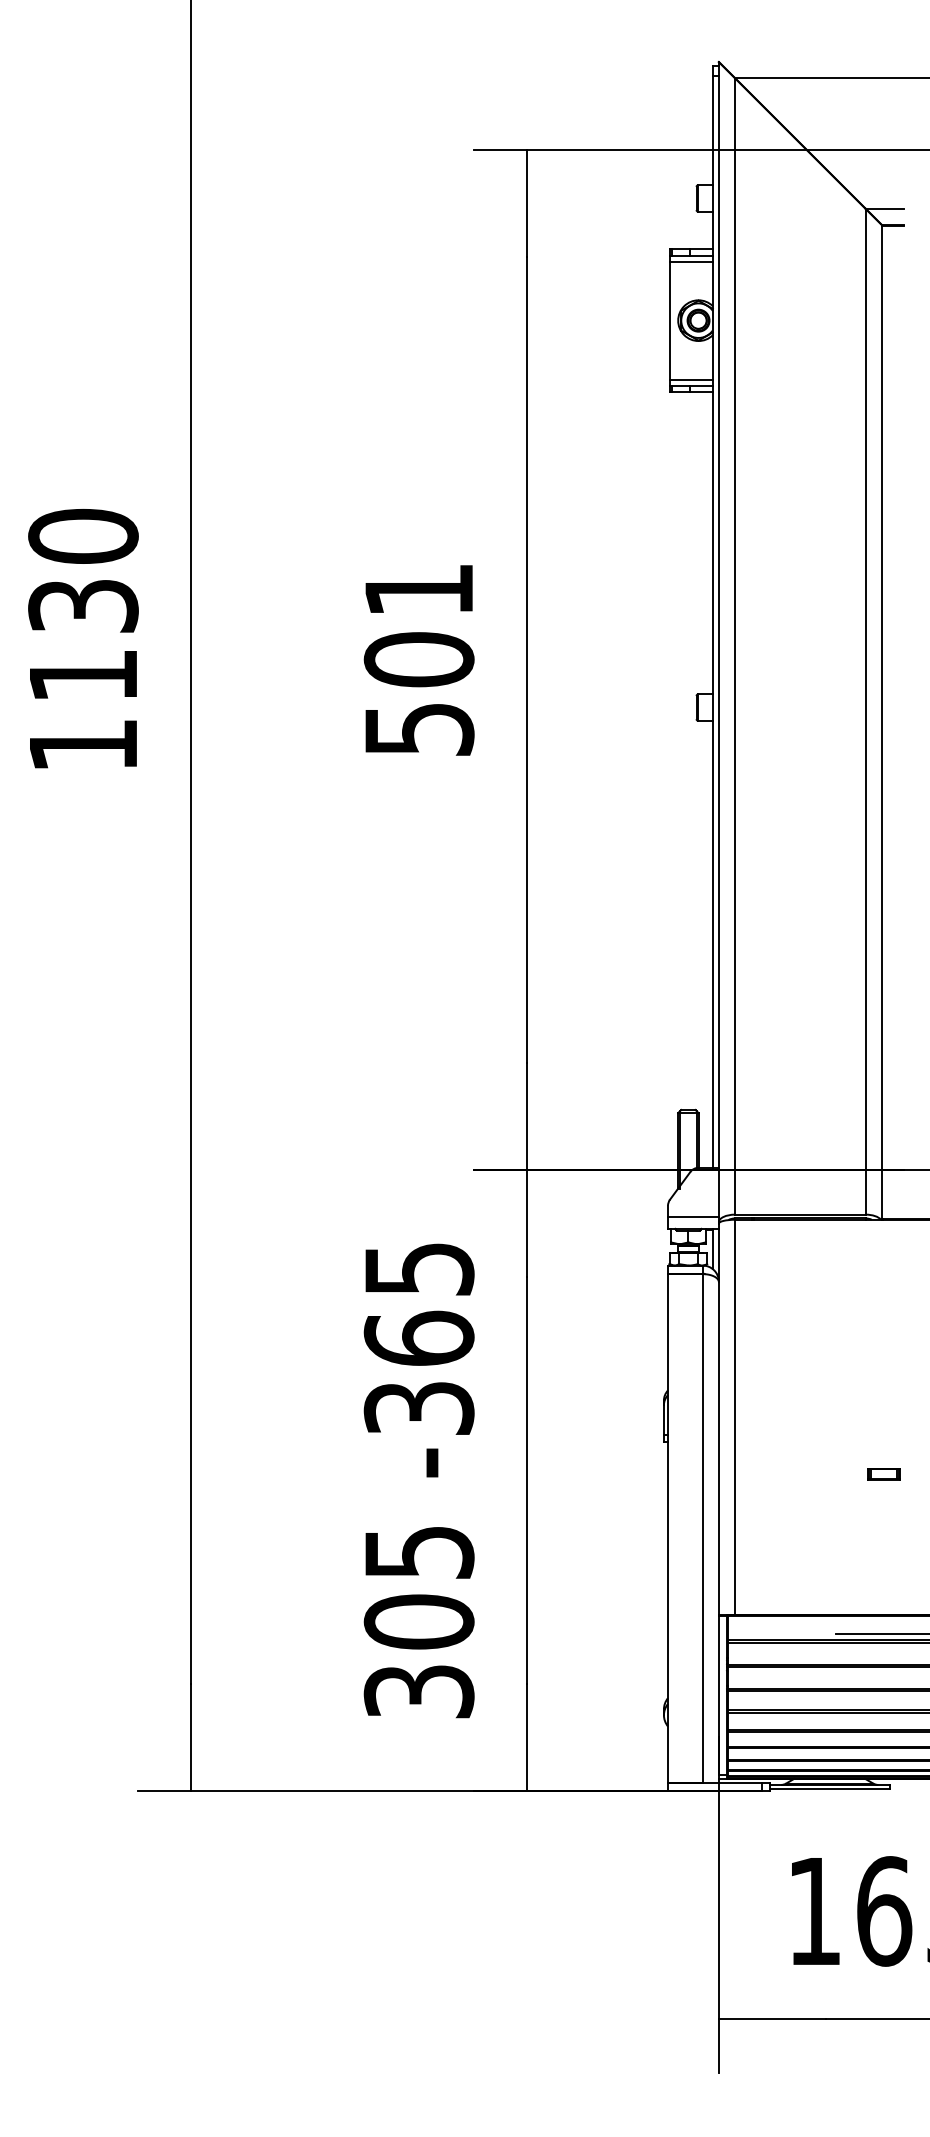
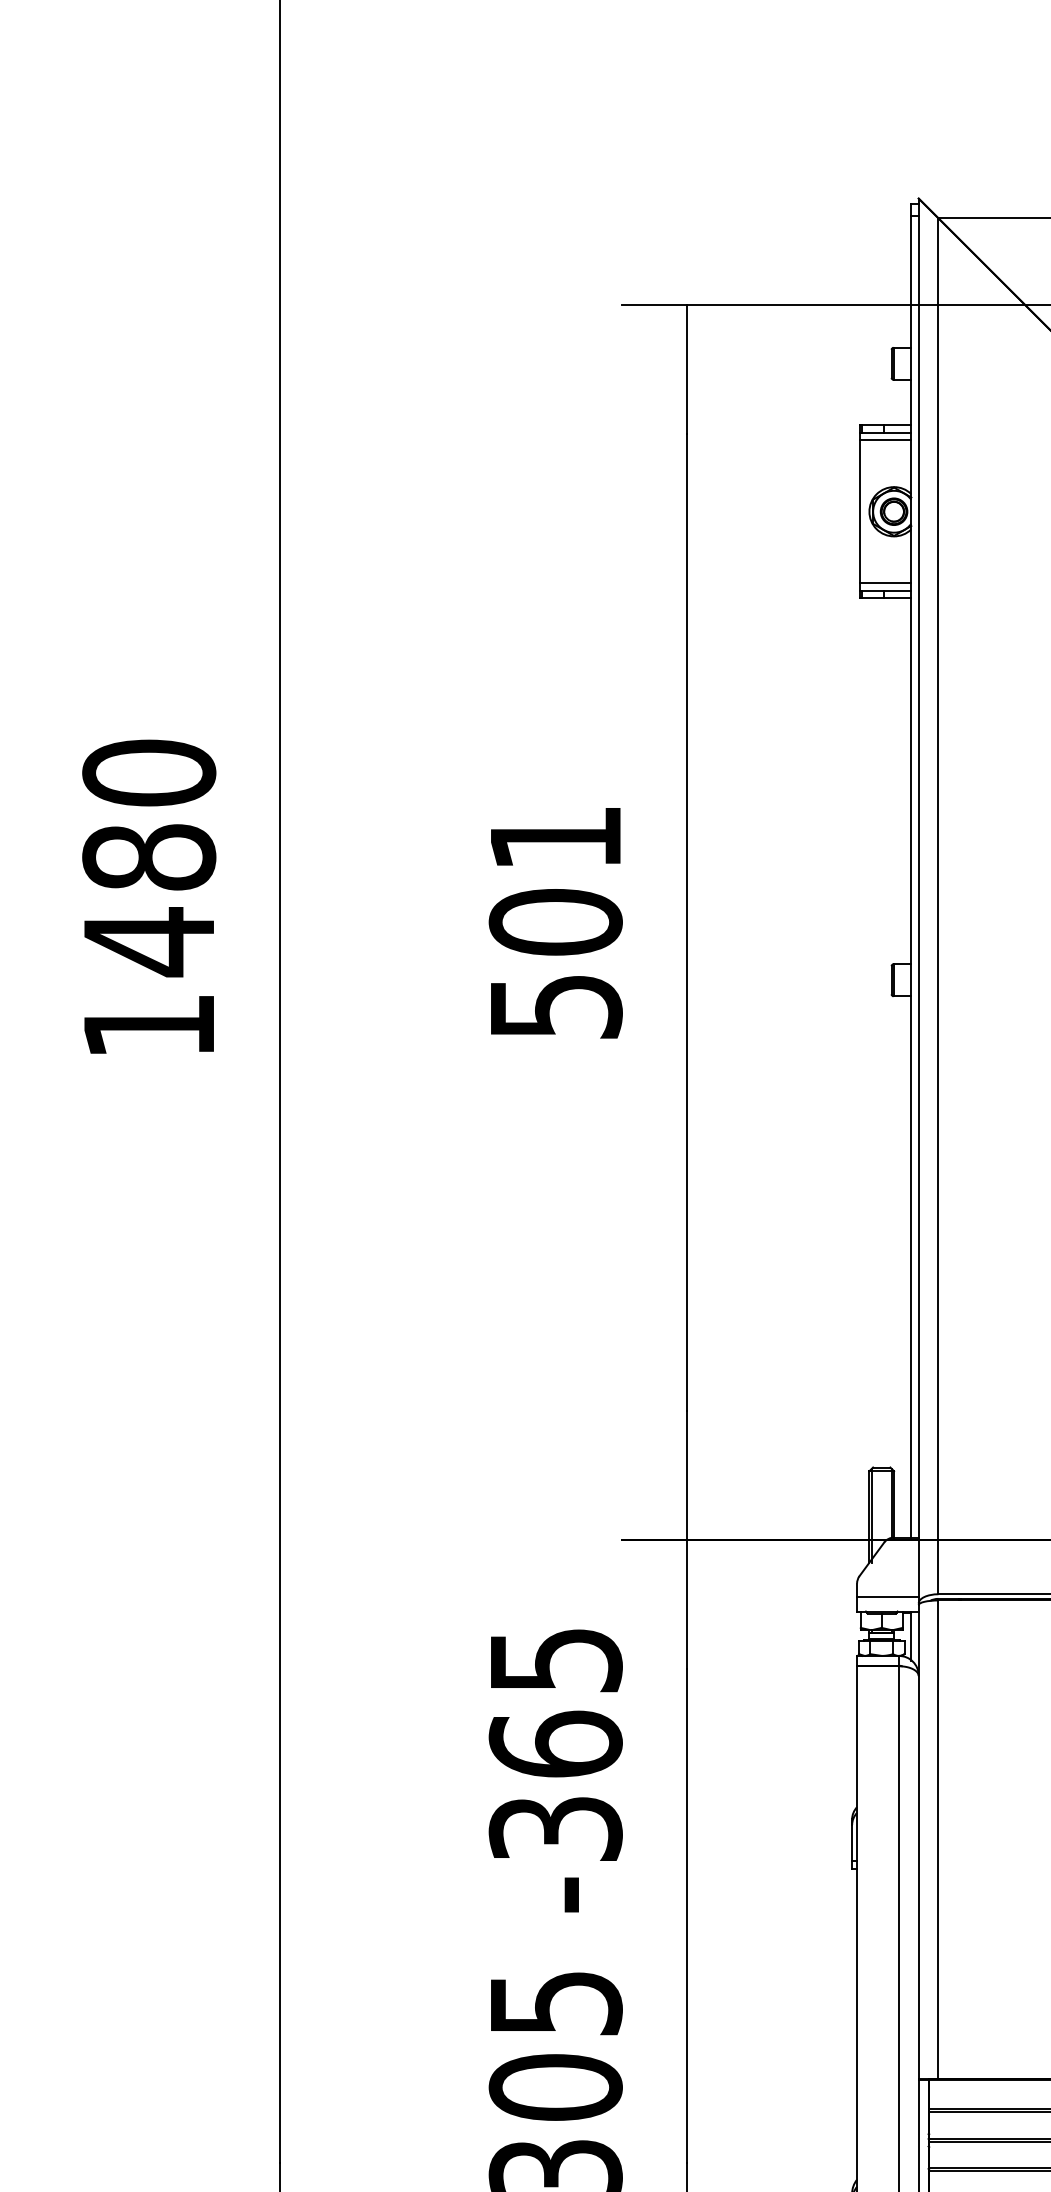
text: (83, 641) -> (149, 900), 1130 -> 1480

